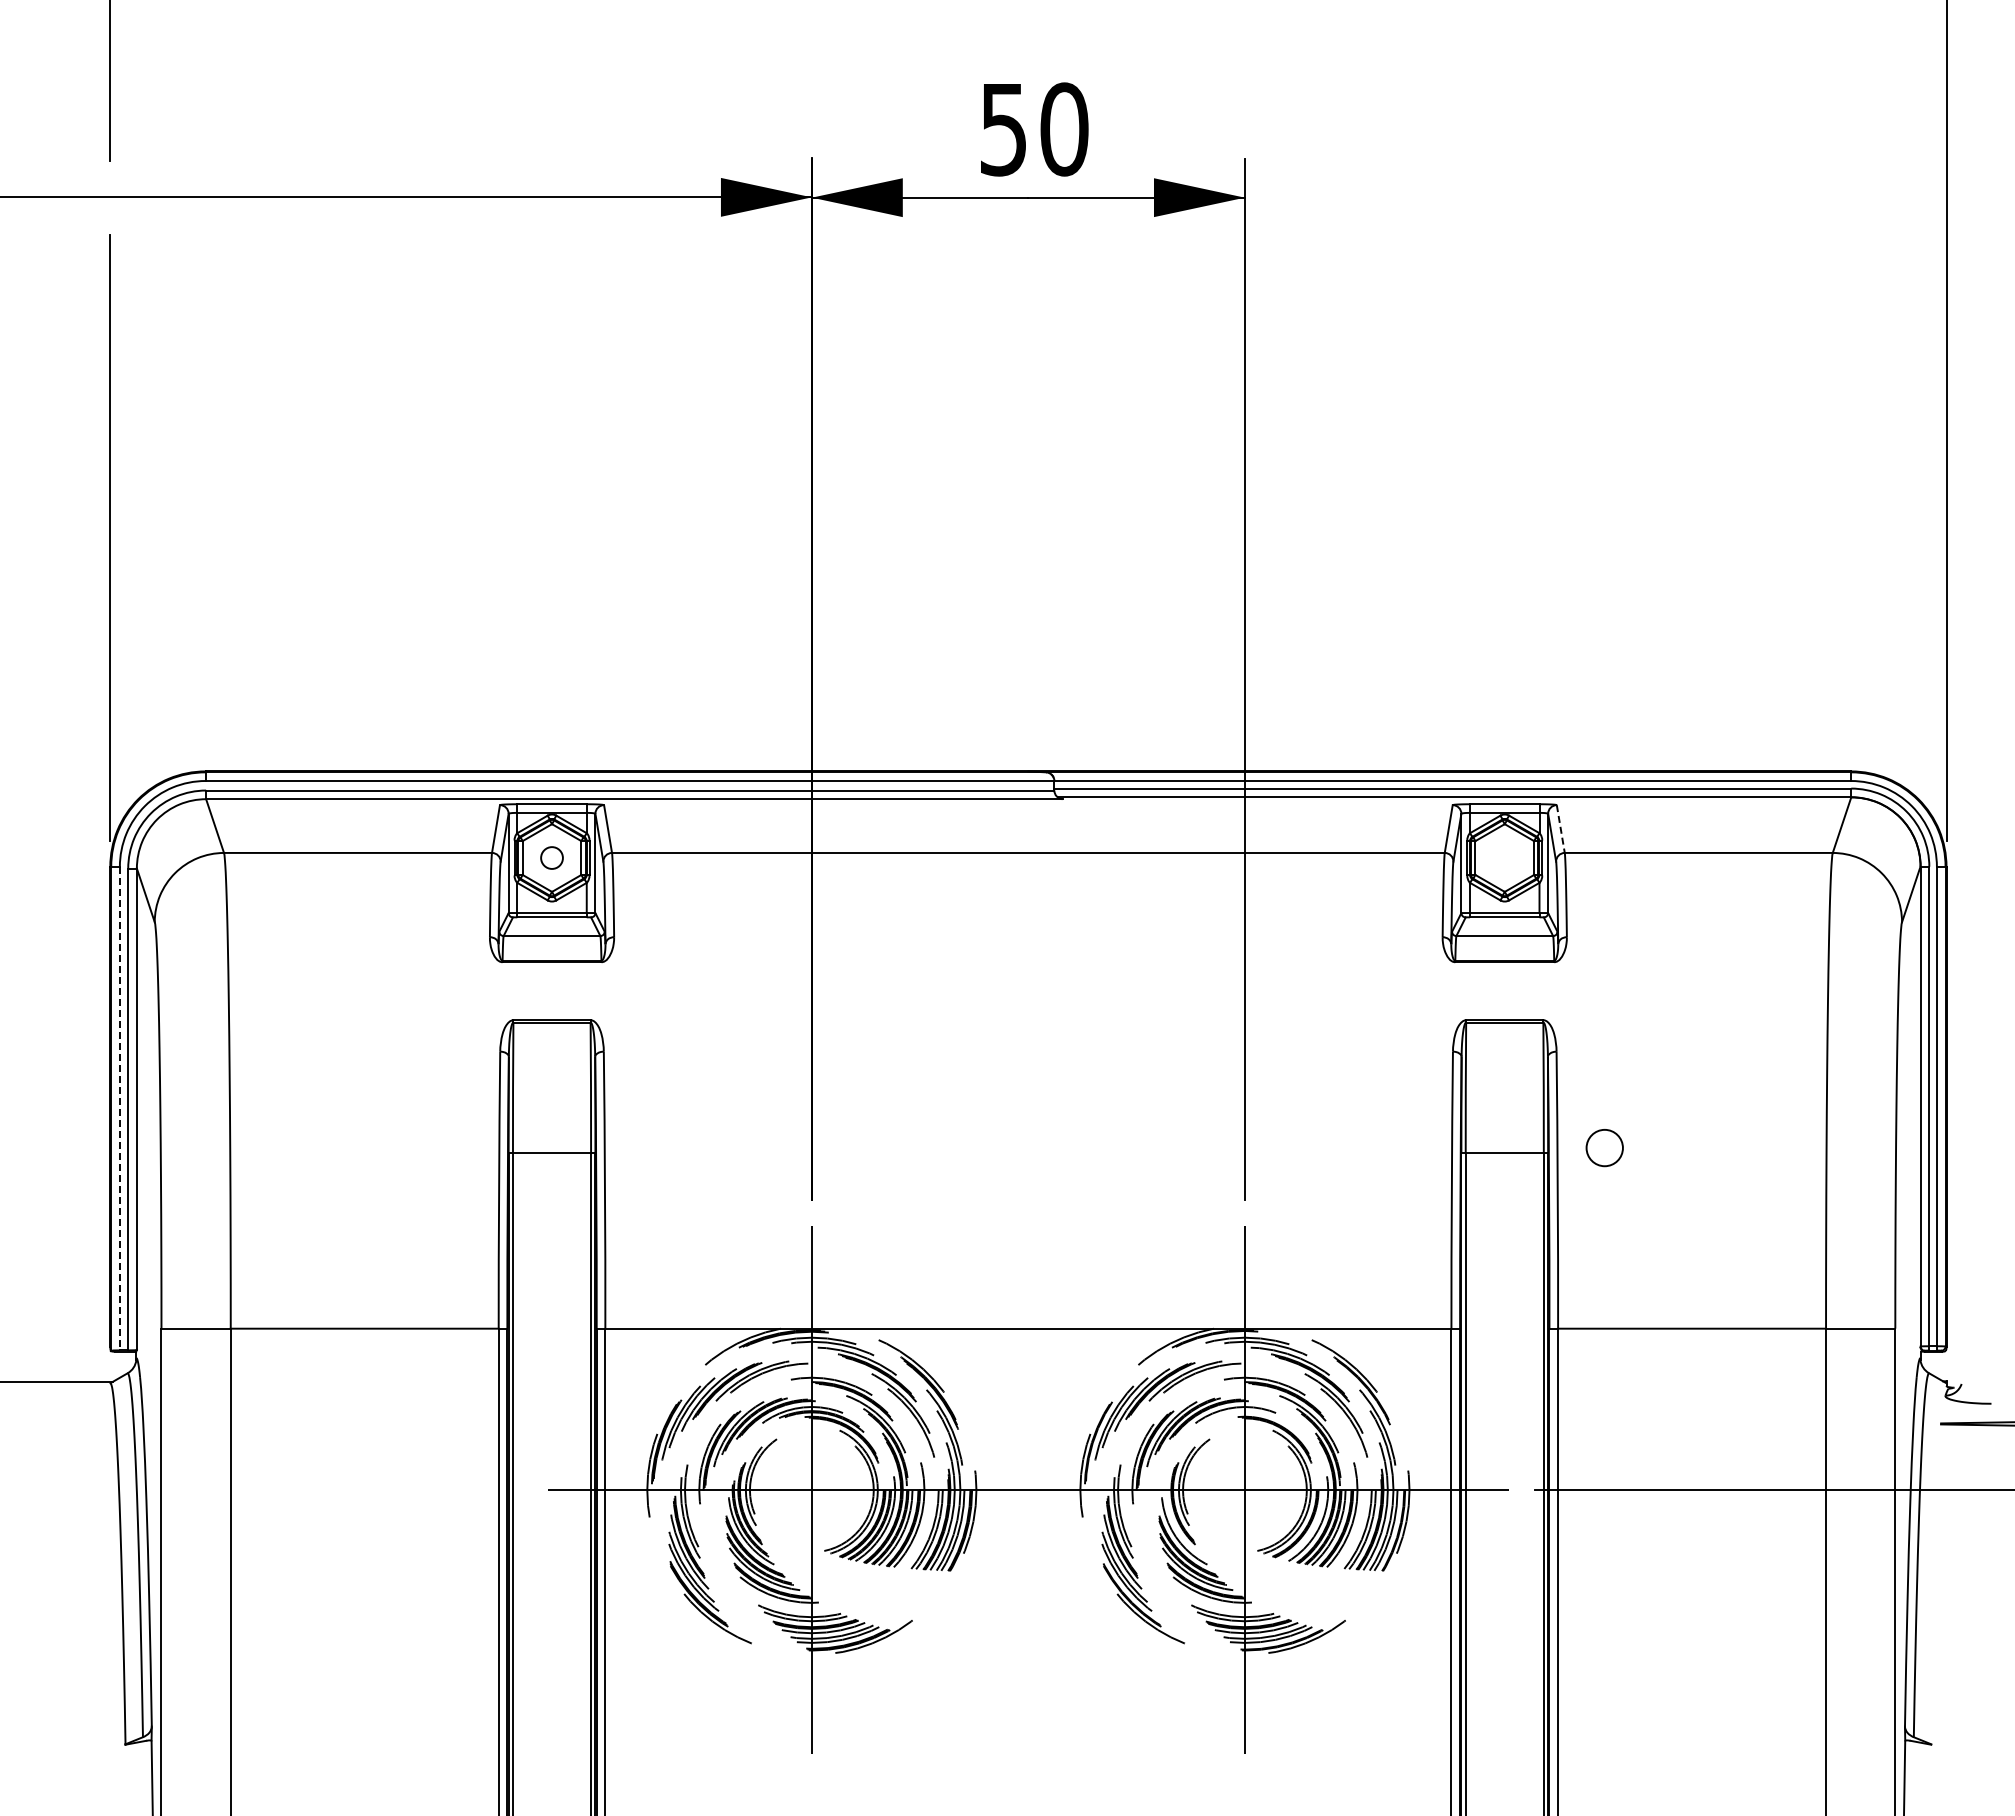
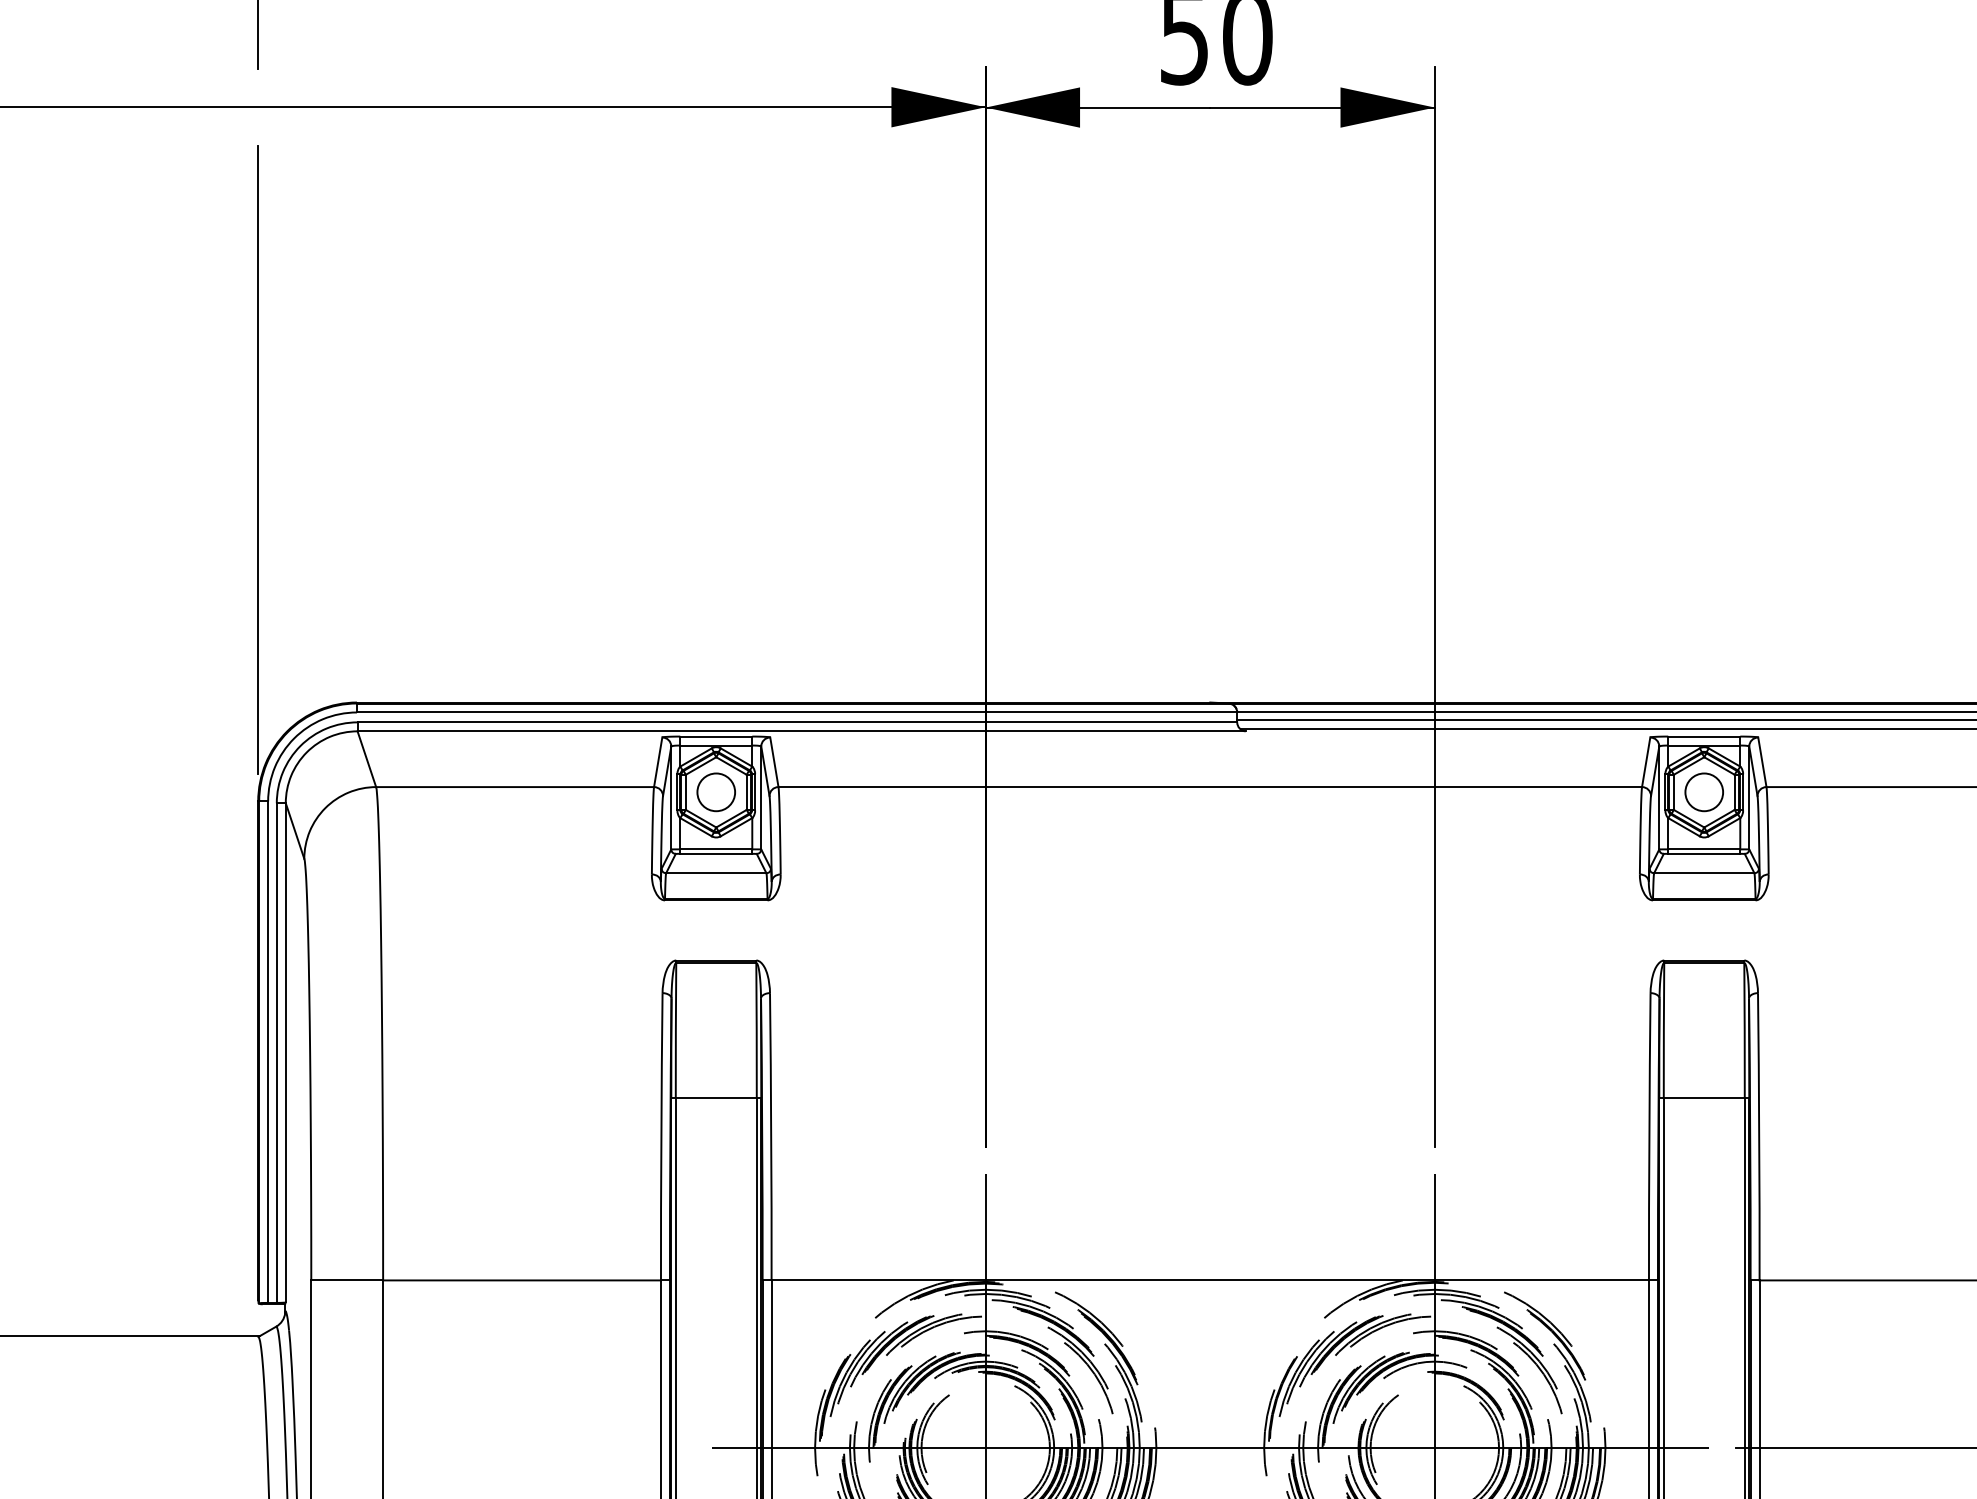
line: (1560, 829) -> (1762, 762), dashed -> solid
circle: (551, 857) -> (715, 791), size x1.67
line: (119, 1108) -> (267, 1052), dashed -> solid
circle: (1604, 1148) -> (1703, 792), moved

